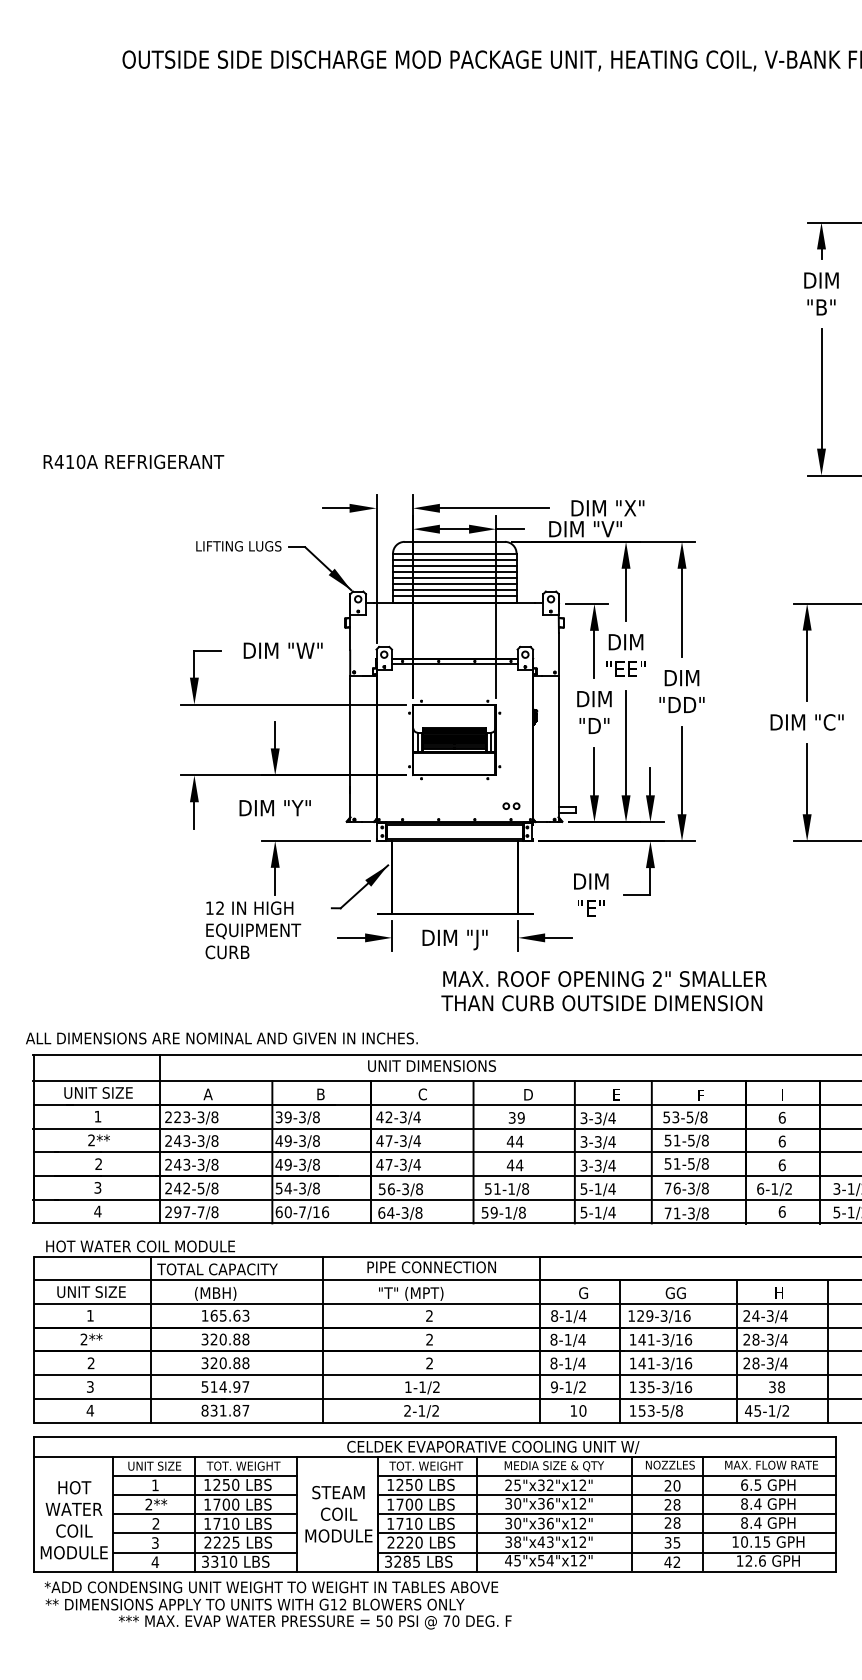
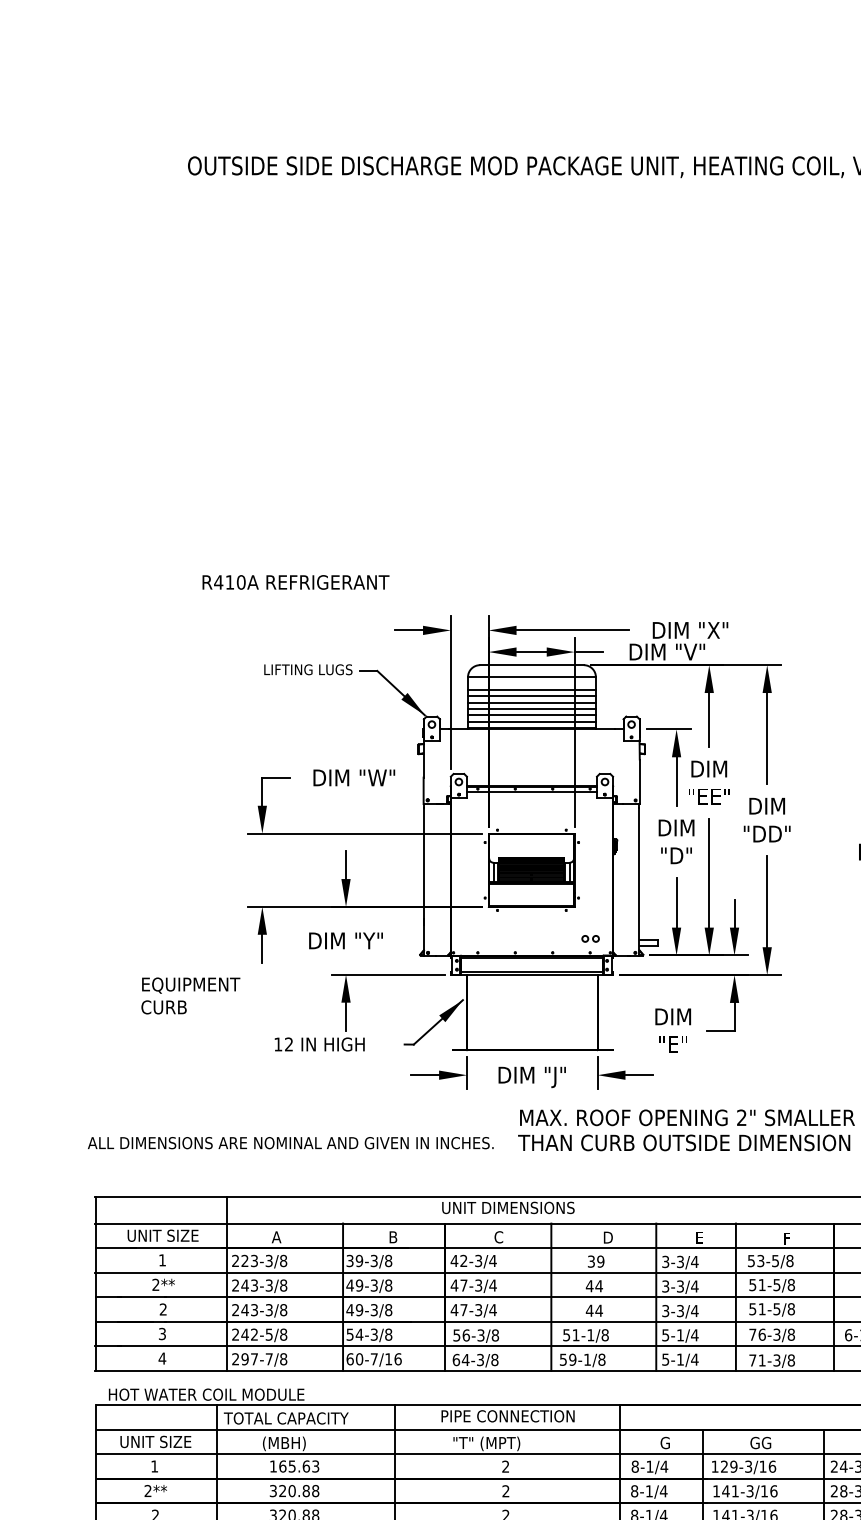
text: (133, 461) -> (295, 581), moved
line: (454, 559) -> (531, 683), removed
text: (253, 941) -> (191, 996), moved
text: (221, 1038) -> (290, 1143), moved

